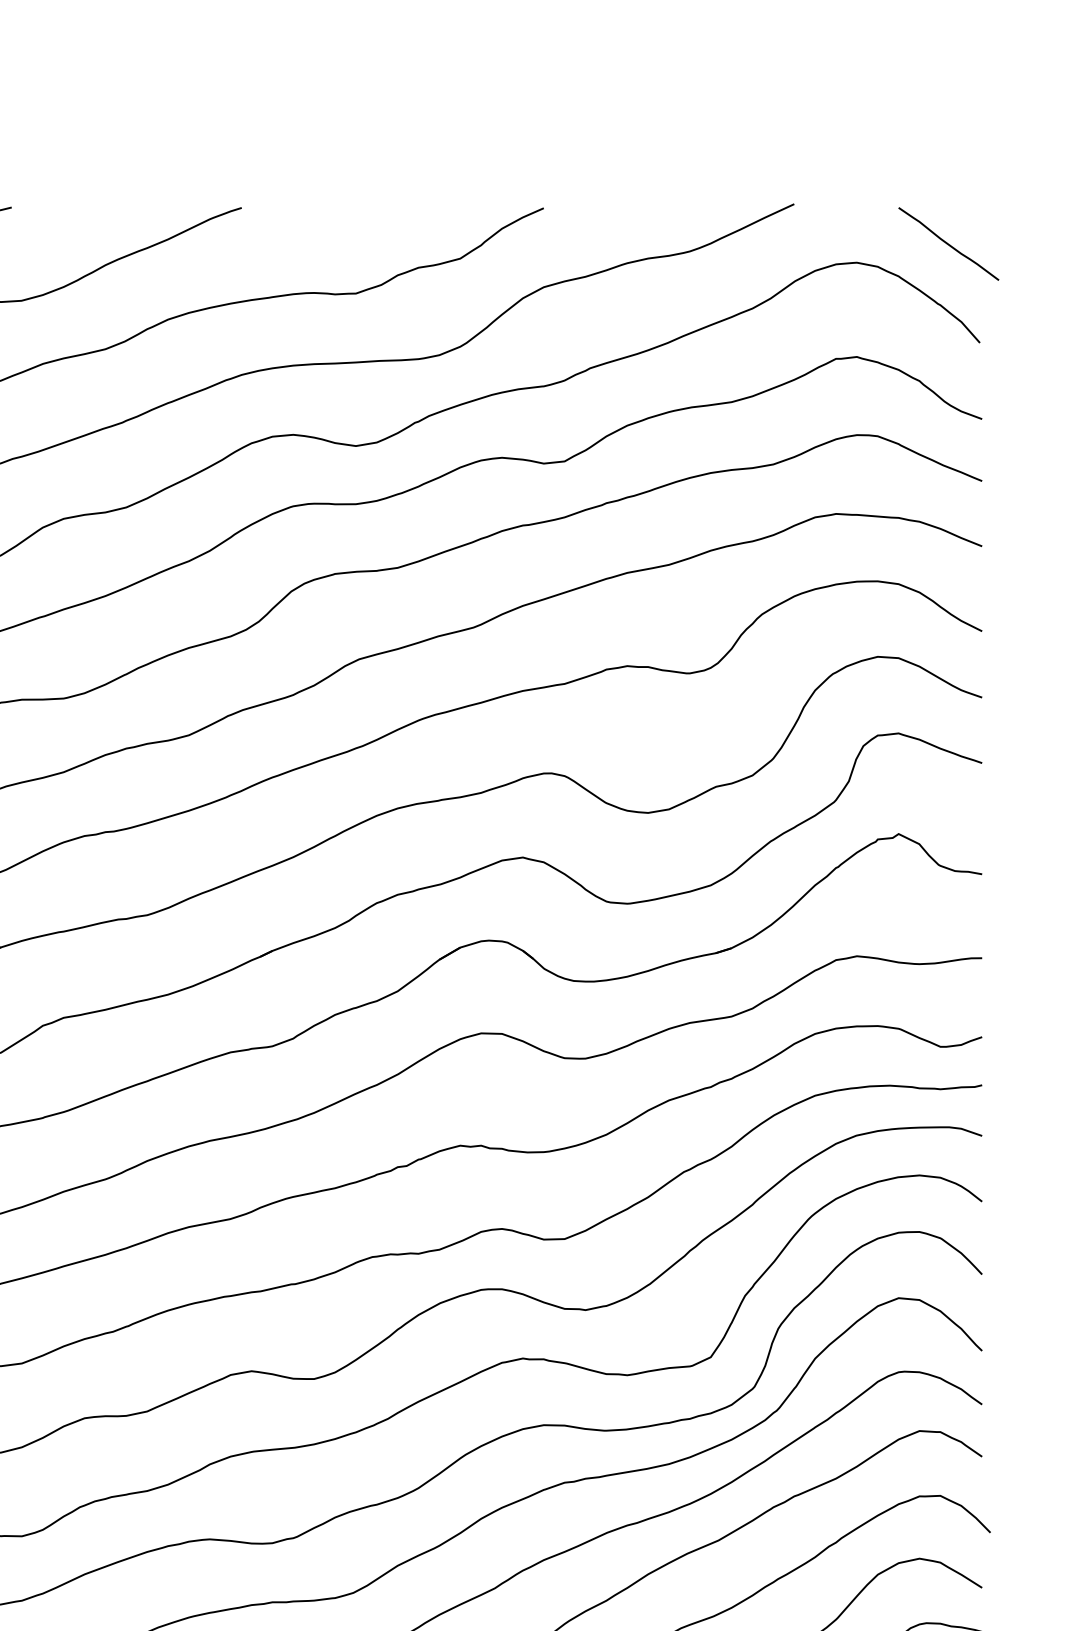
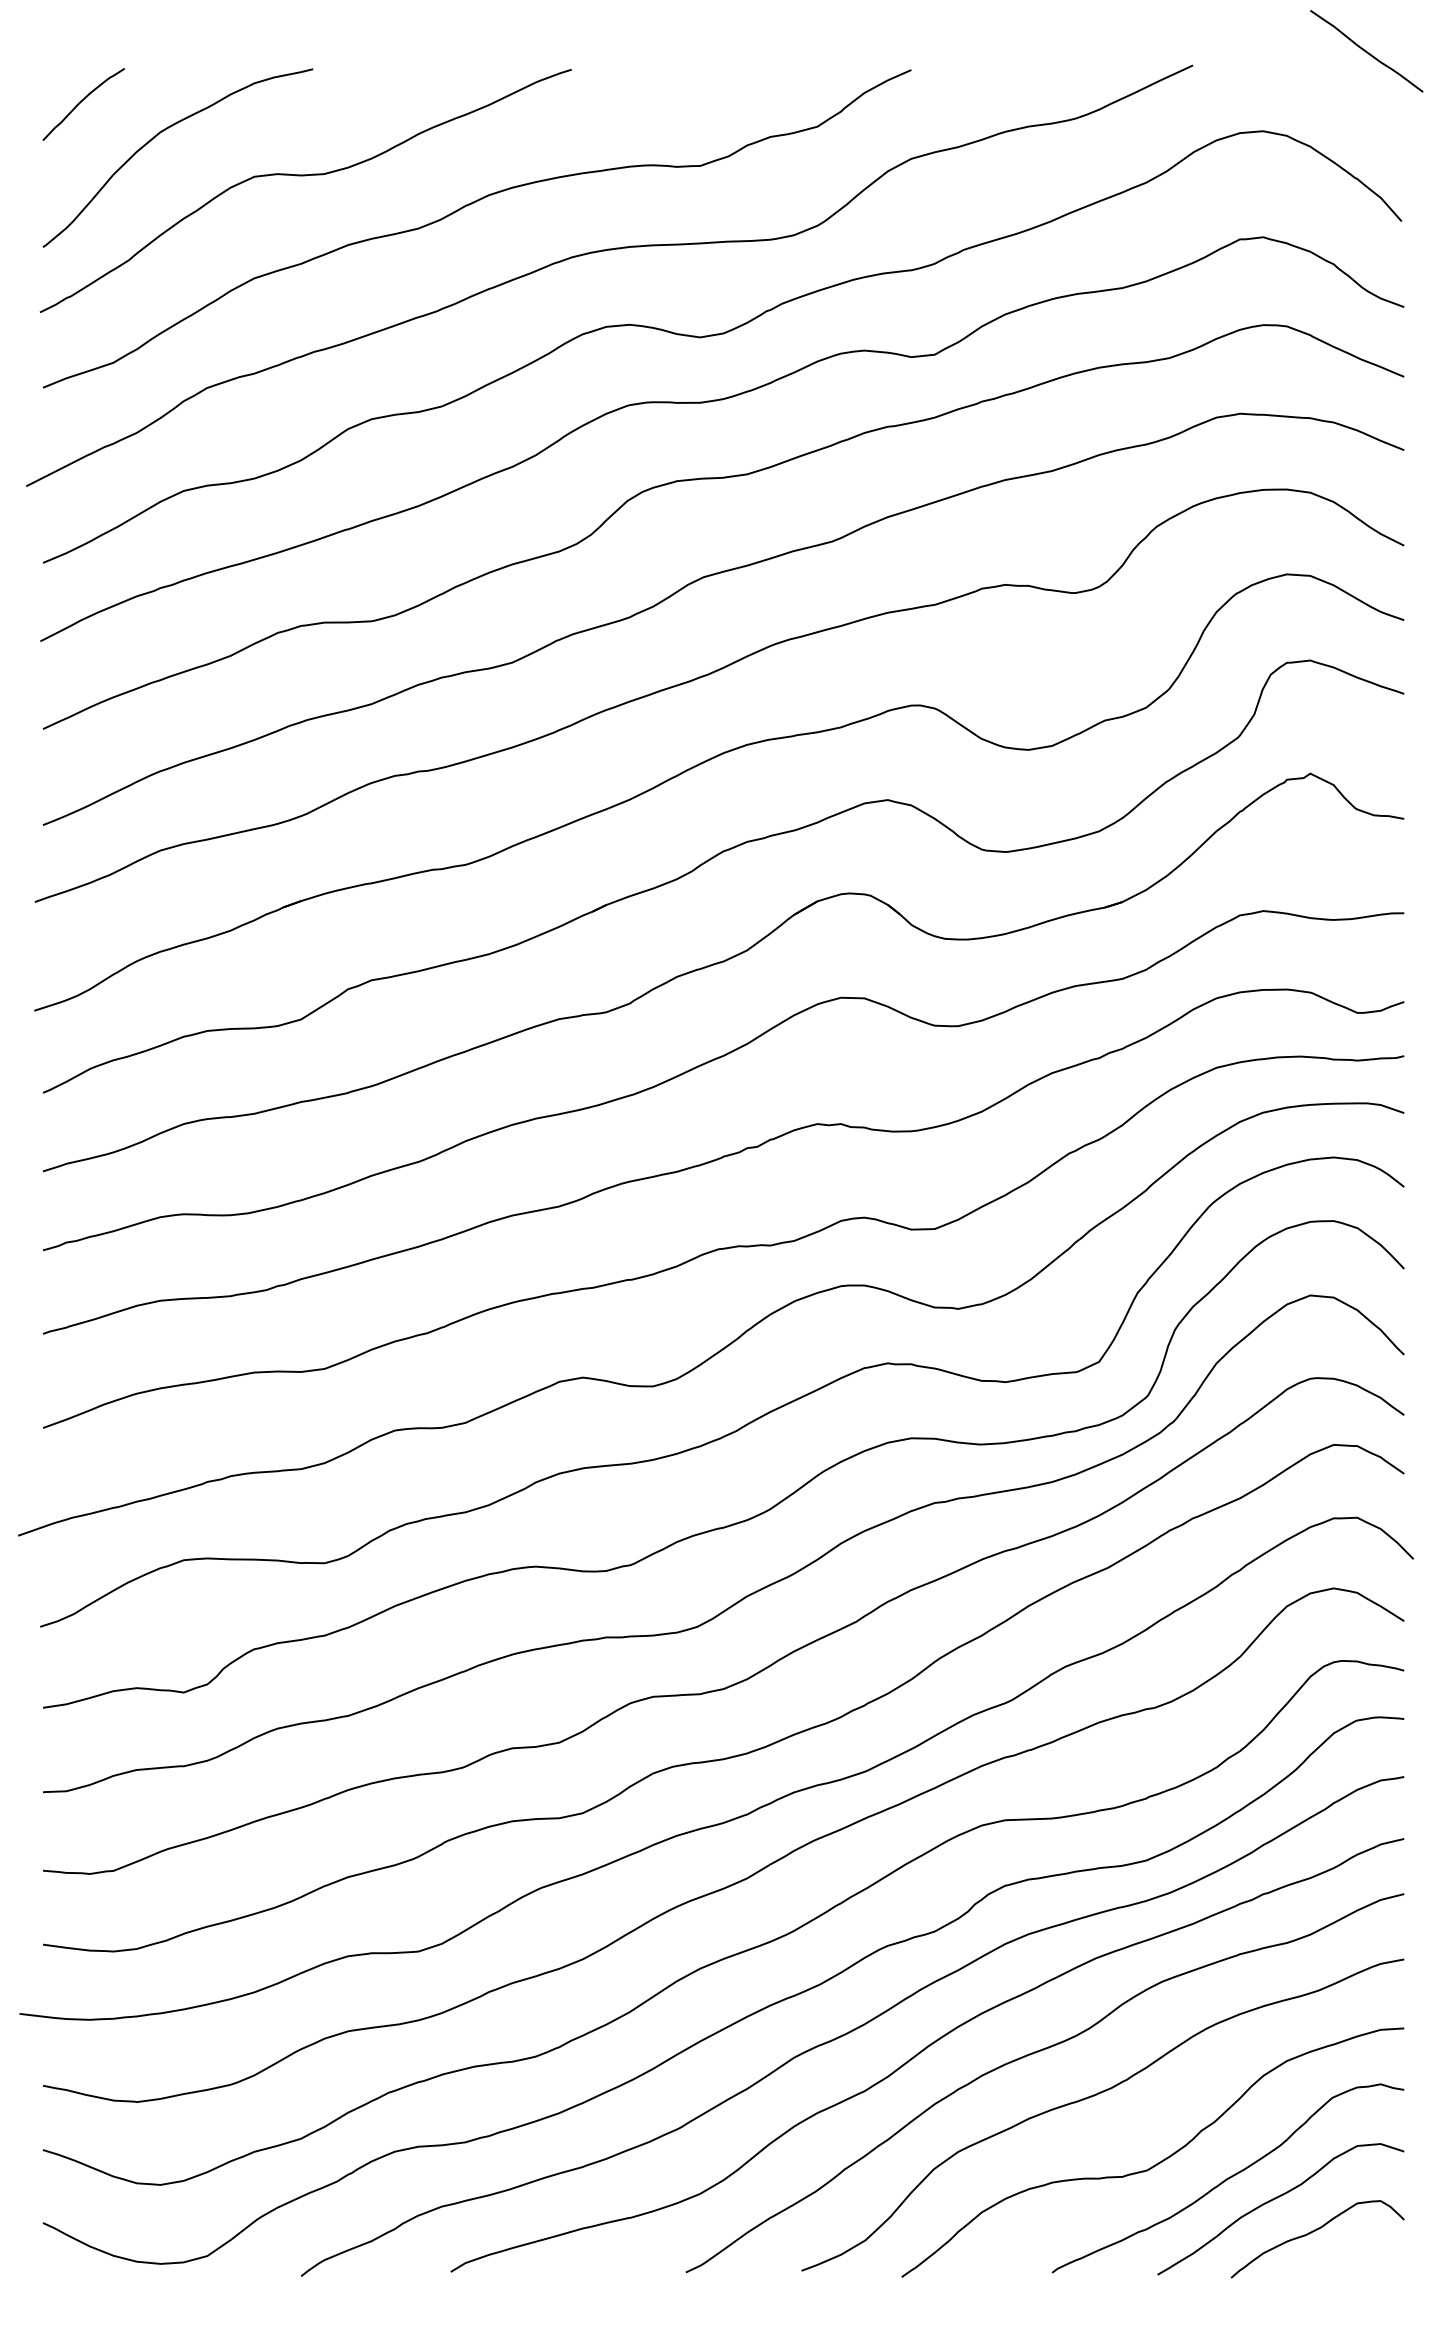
curve: (948, 244) -> (1366, 51), moved

